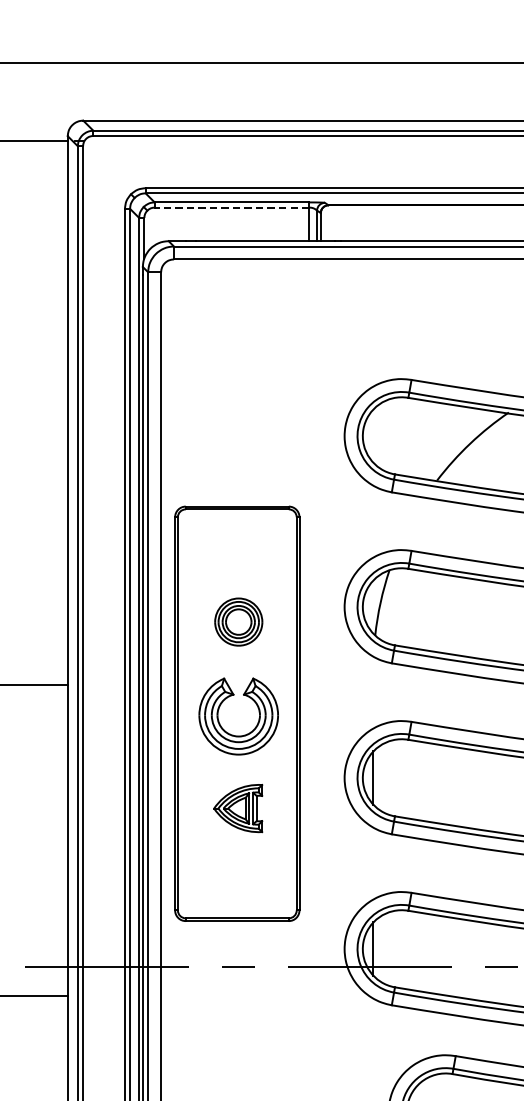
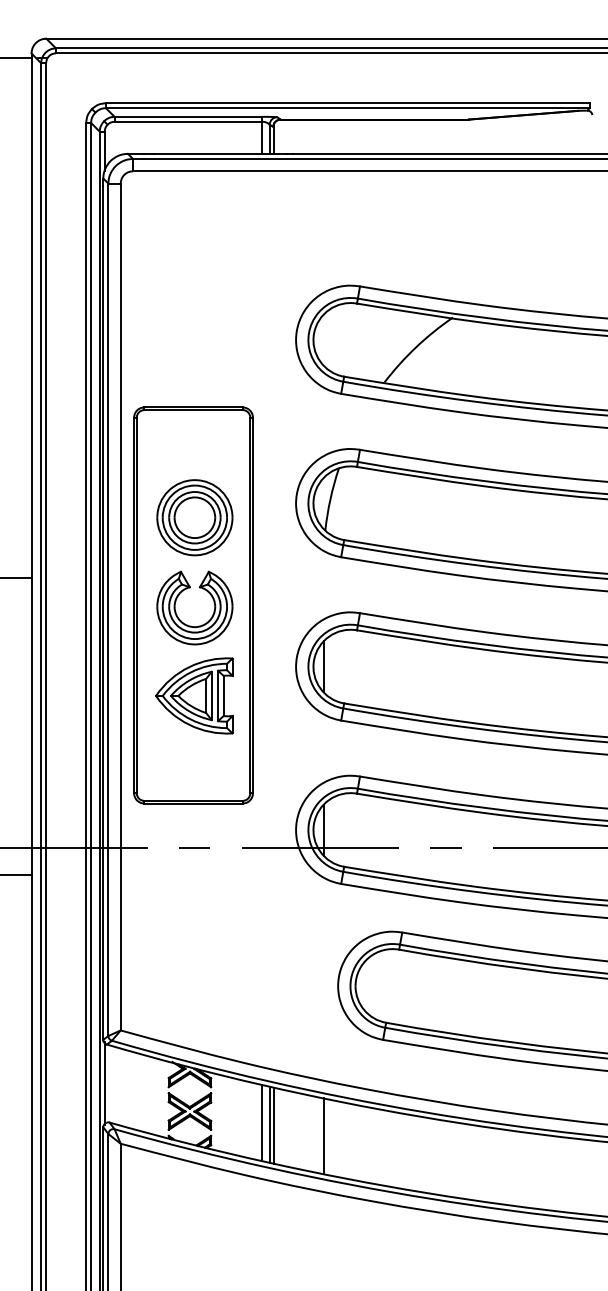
line: (232, 207) -> (188, 121), dashed -> solid
part: (238, 621) -> (194, 517), size x1.67
part: (238, 808) -> (194, 695), size x1.67

